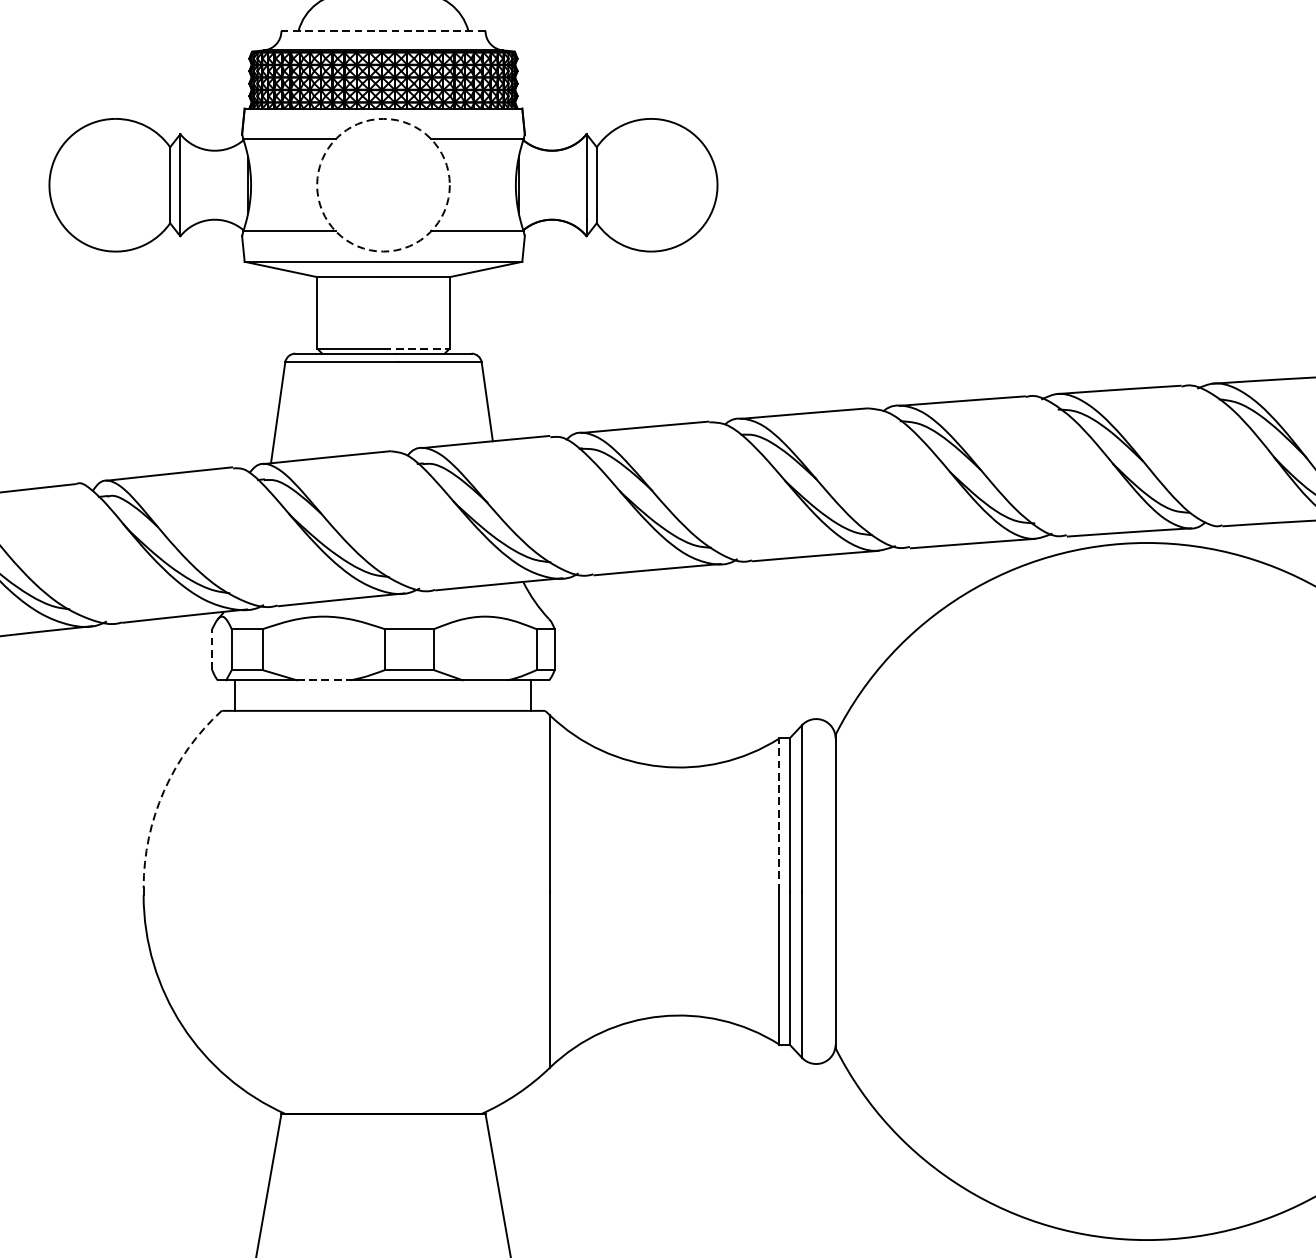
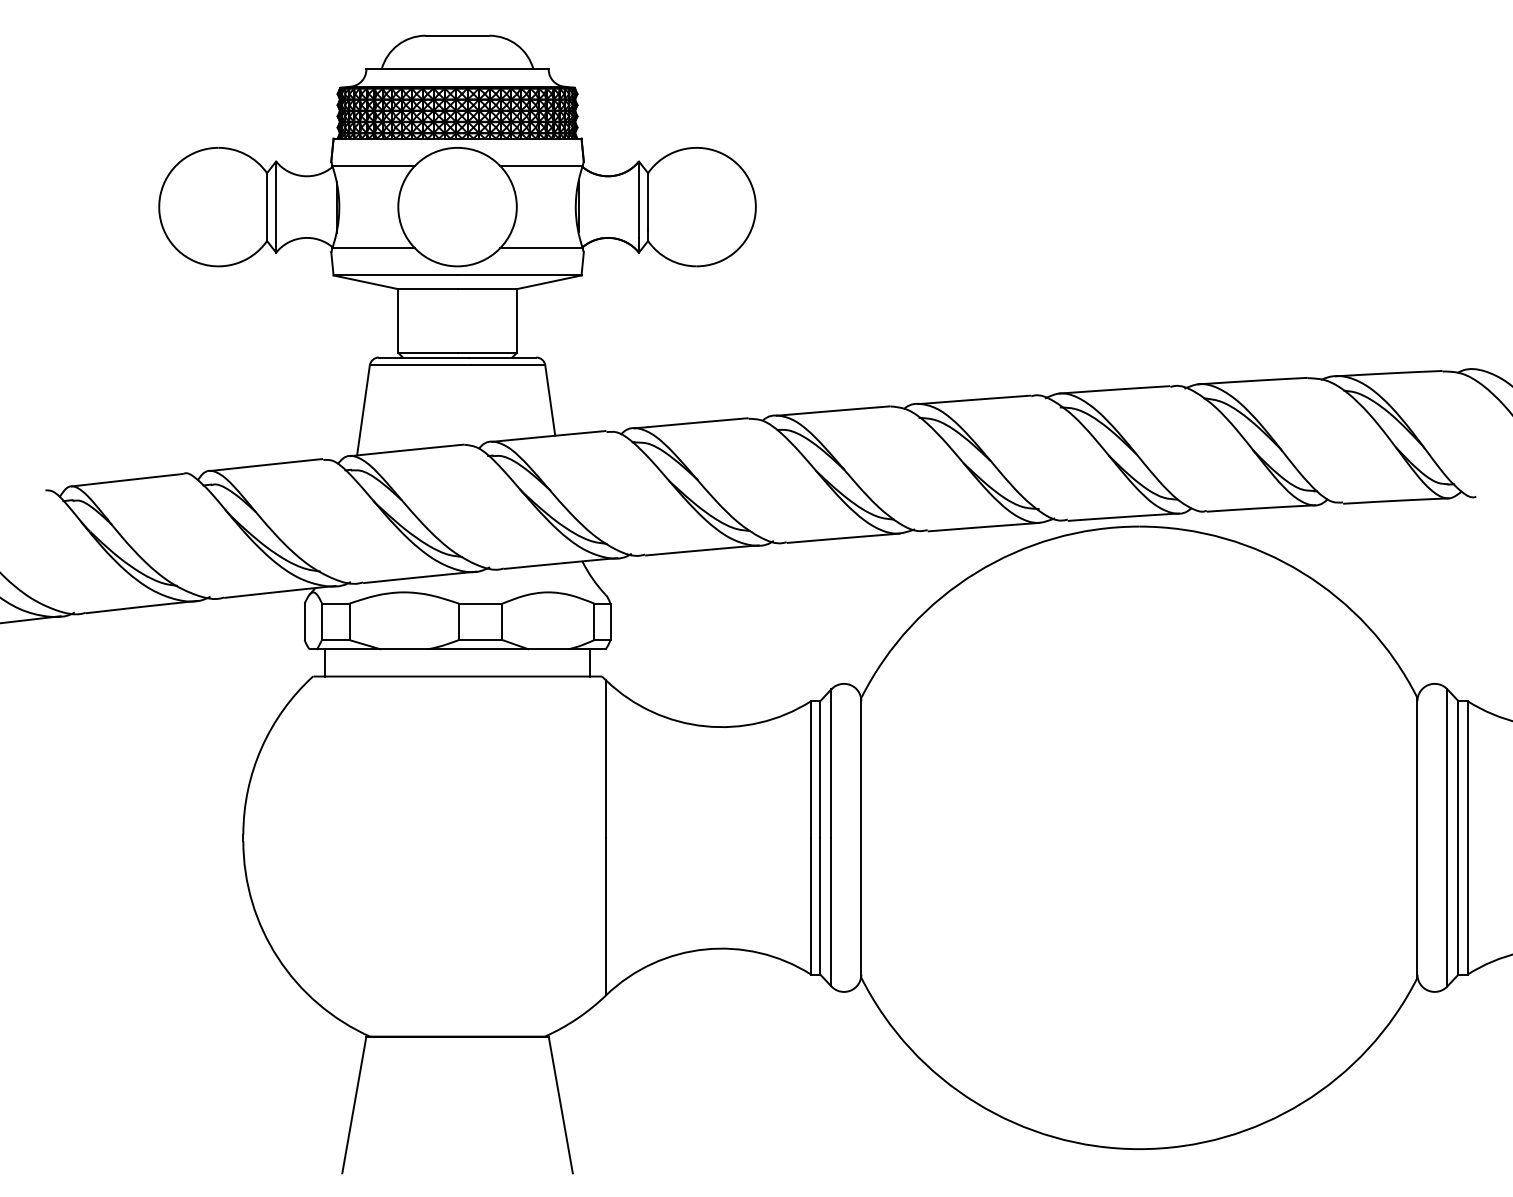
line: (383, 31) -> (457, 69), dashed -> solid
circle: (383, 184) -> (457, 206), dashed -> solid
line: (417, 348) -> (487, 352), dashed -> solid
line: (212, 649) -> (304, 621), dashed -> solid
line: (324, 680) -> (404, 649), dashed -> solid
arc: (163, 791) -> (261, 748), dashed -> solid
line: (779, 814) -> (811, 769), dashed -> solid

